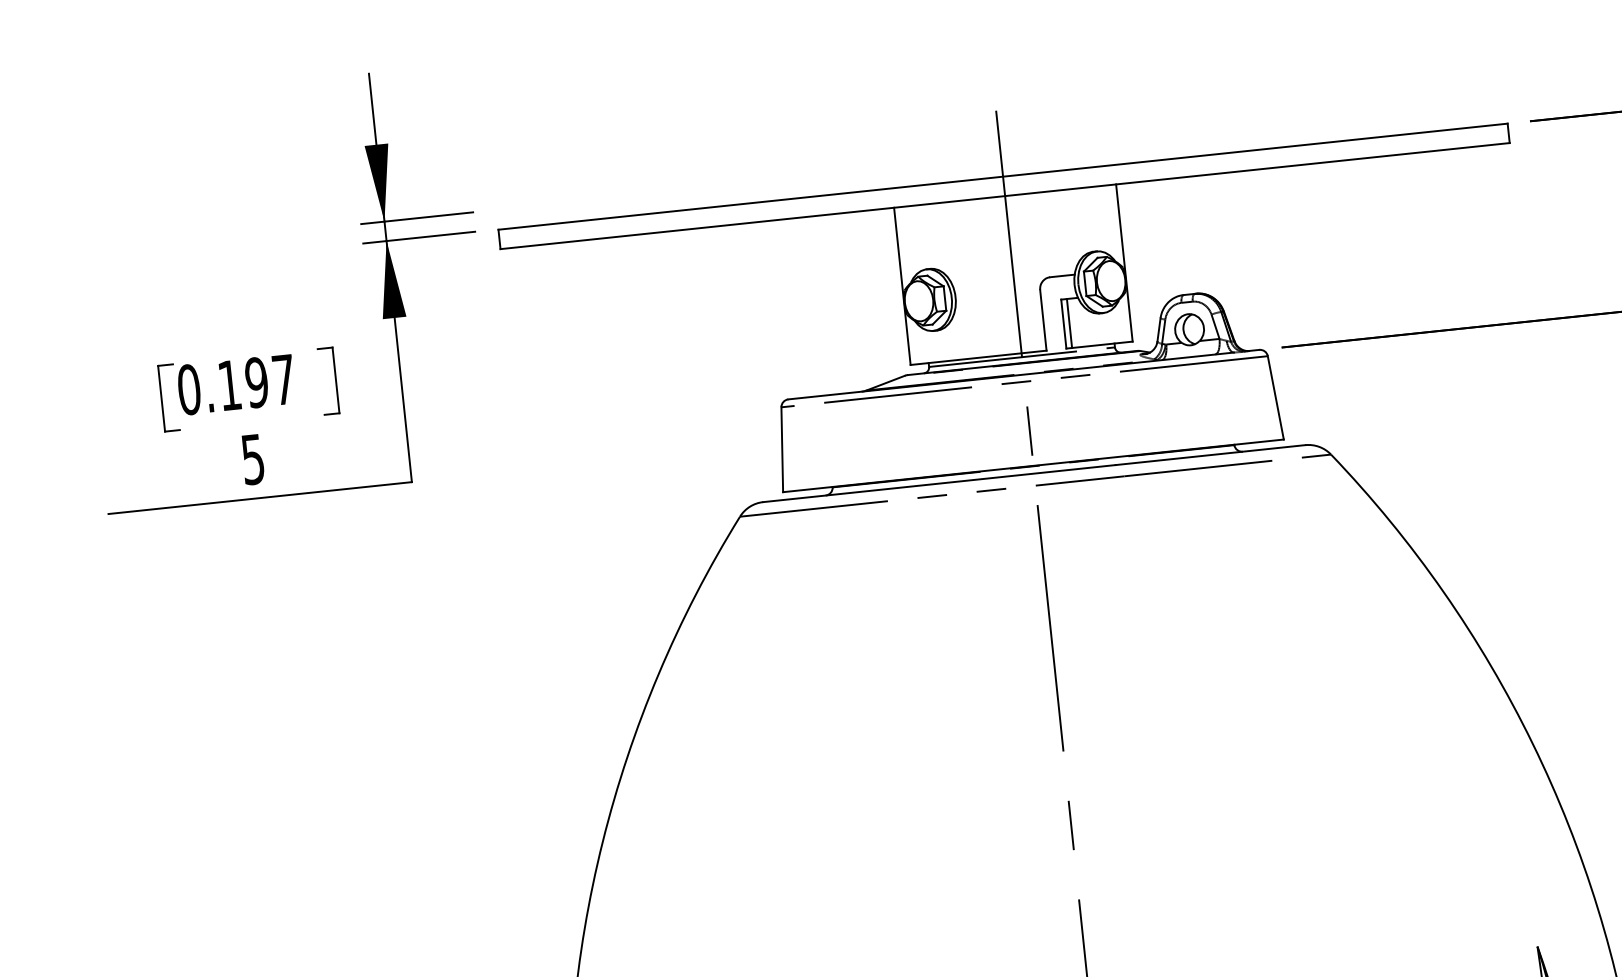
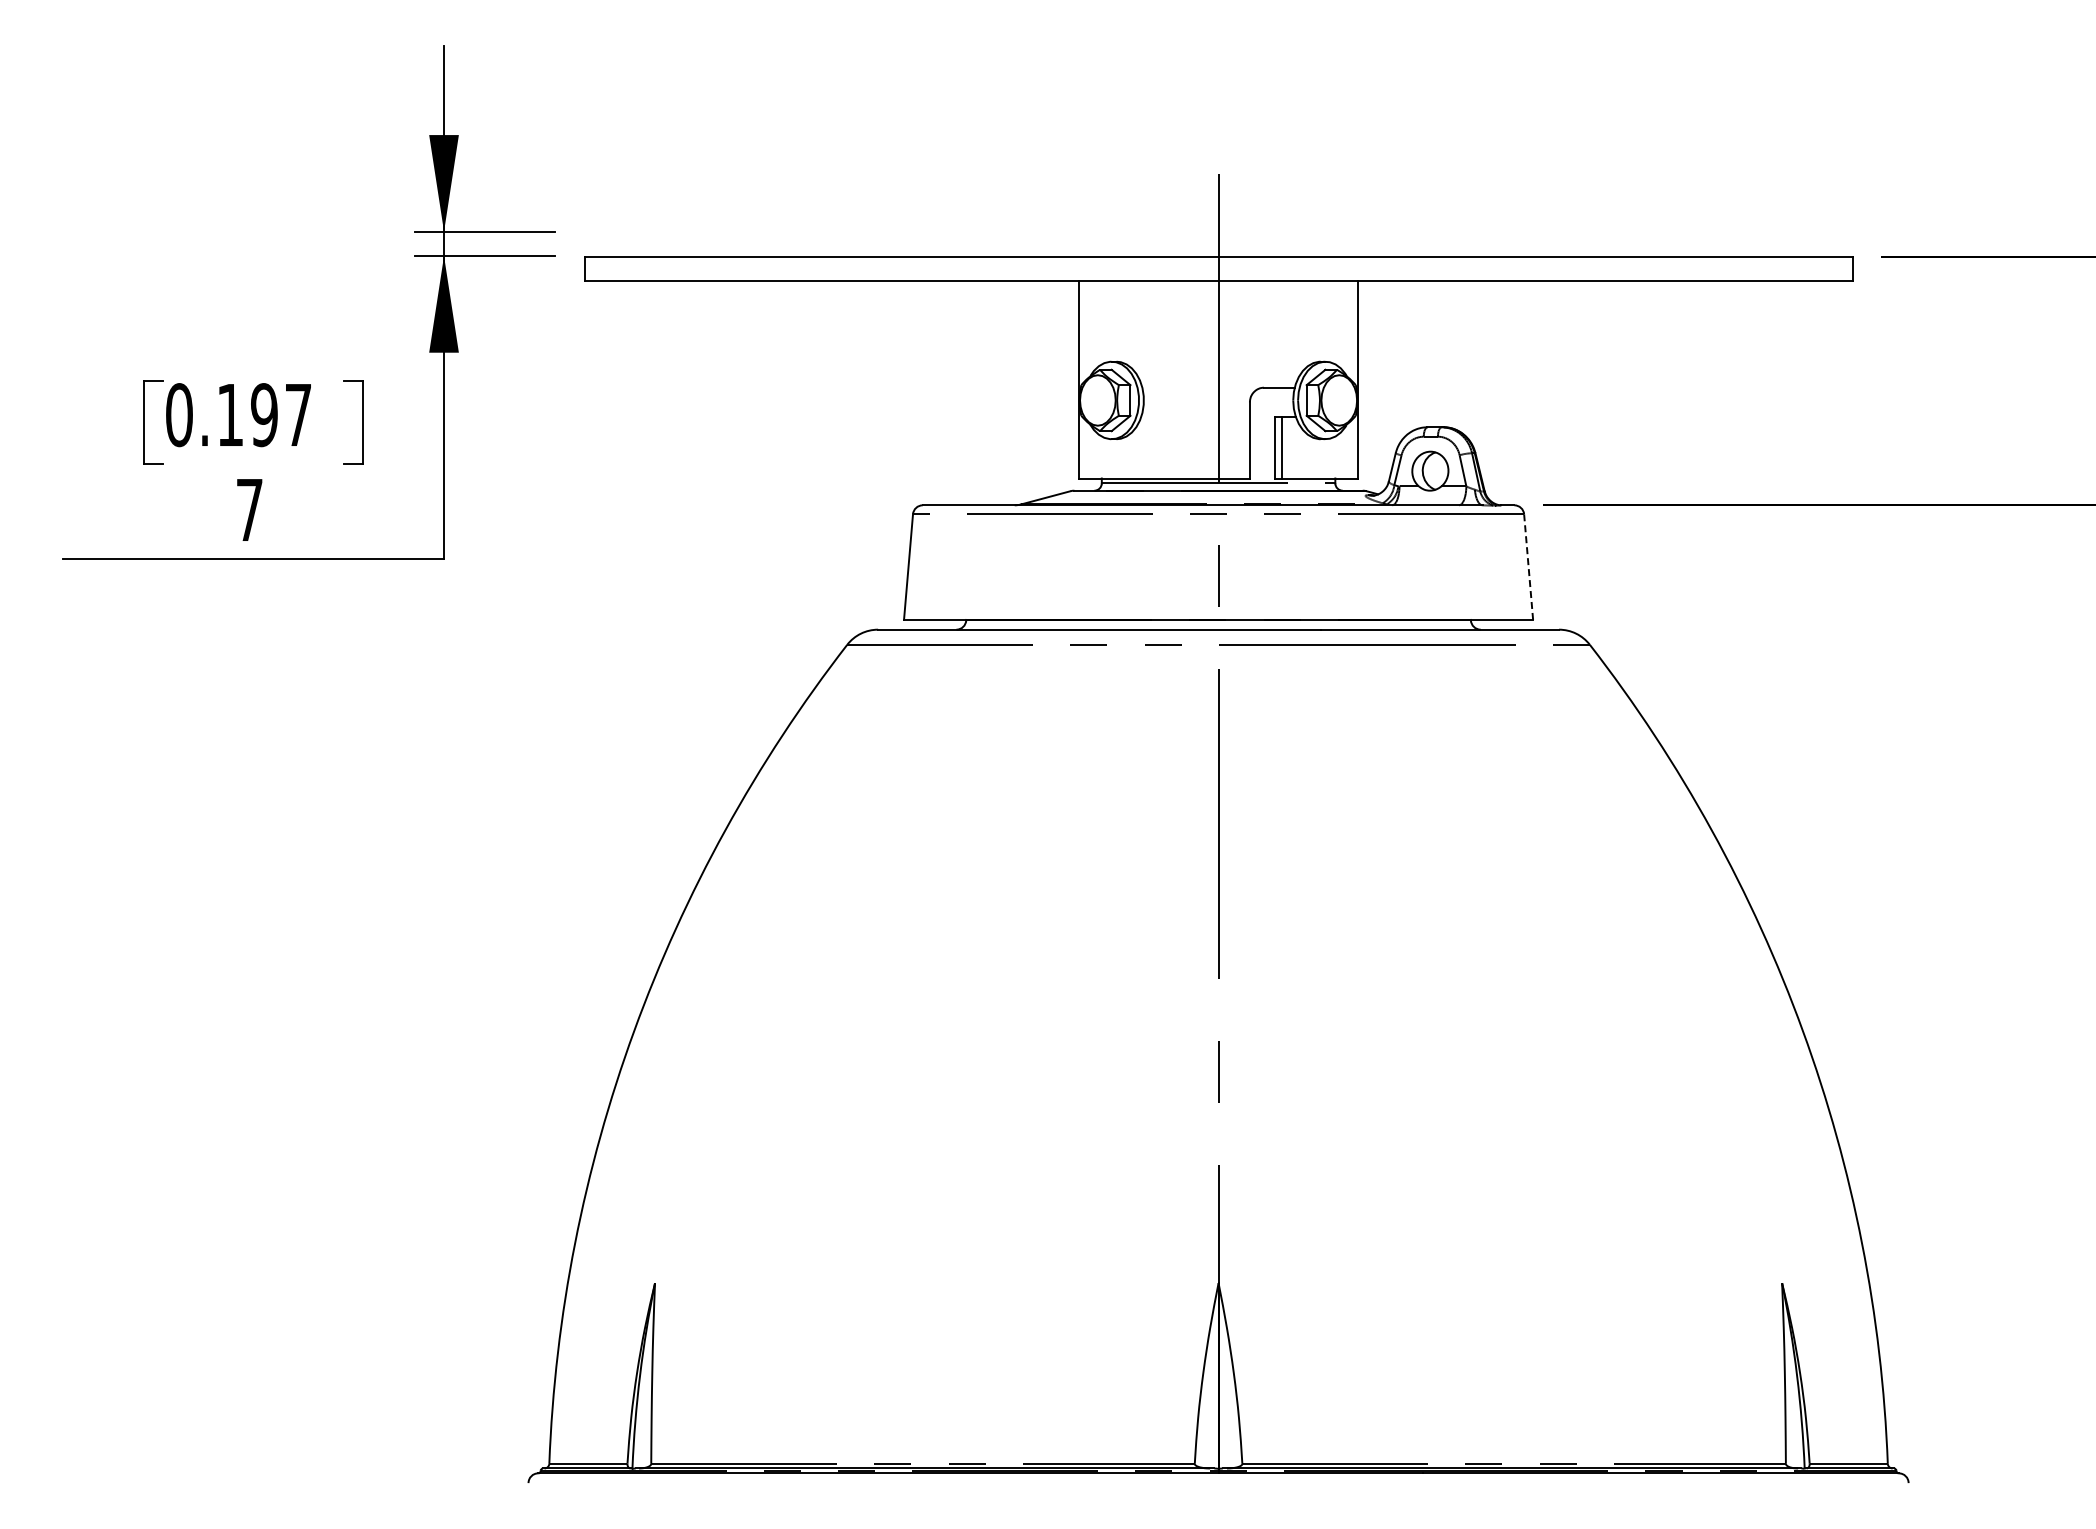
line: (1275, 397) -> (1528, 566), solid -> dashed
text: (253, 459) -> (249, 510), 5 -> 7

